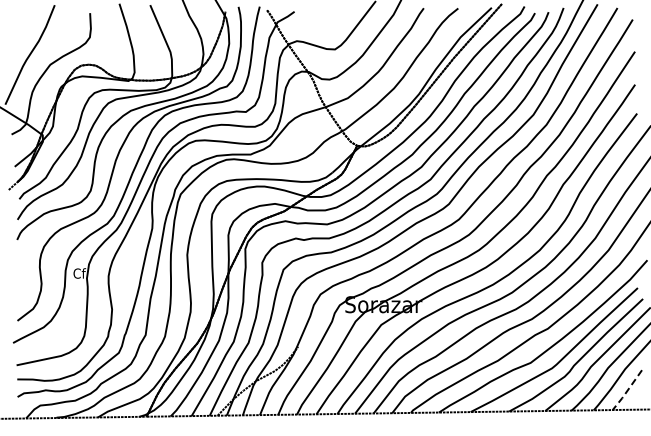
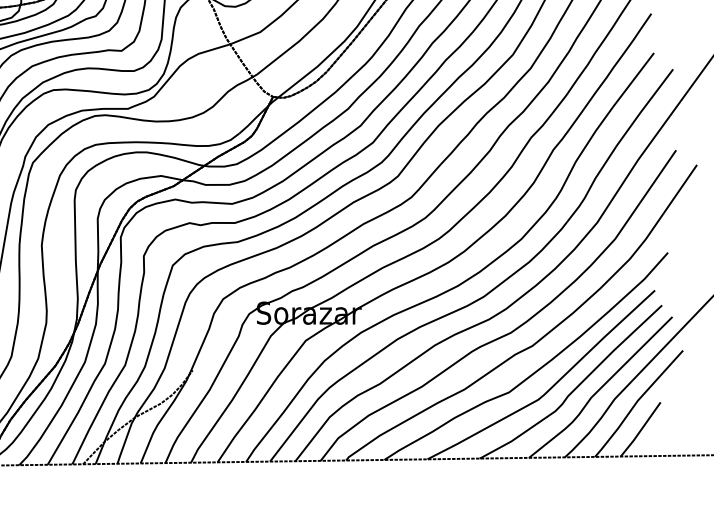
line: (627, 390) -> (640, 429), dashed -> solid

